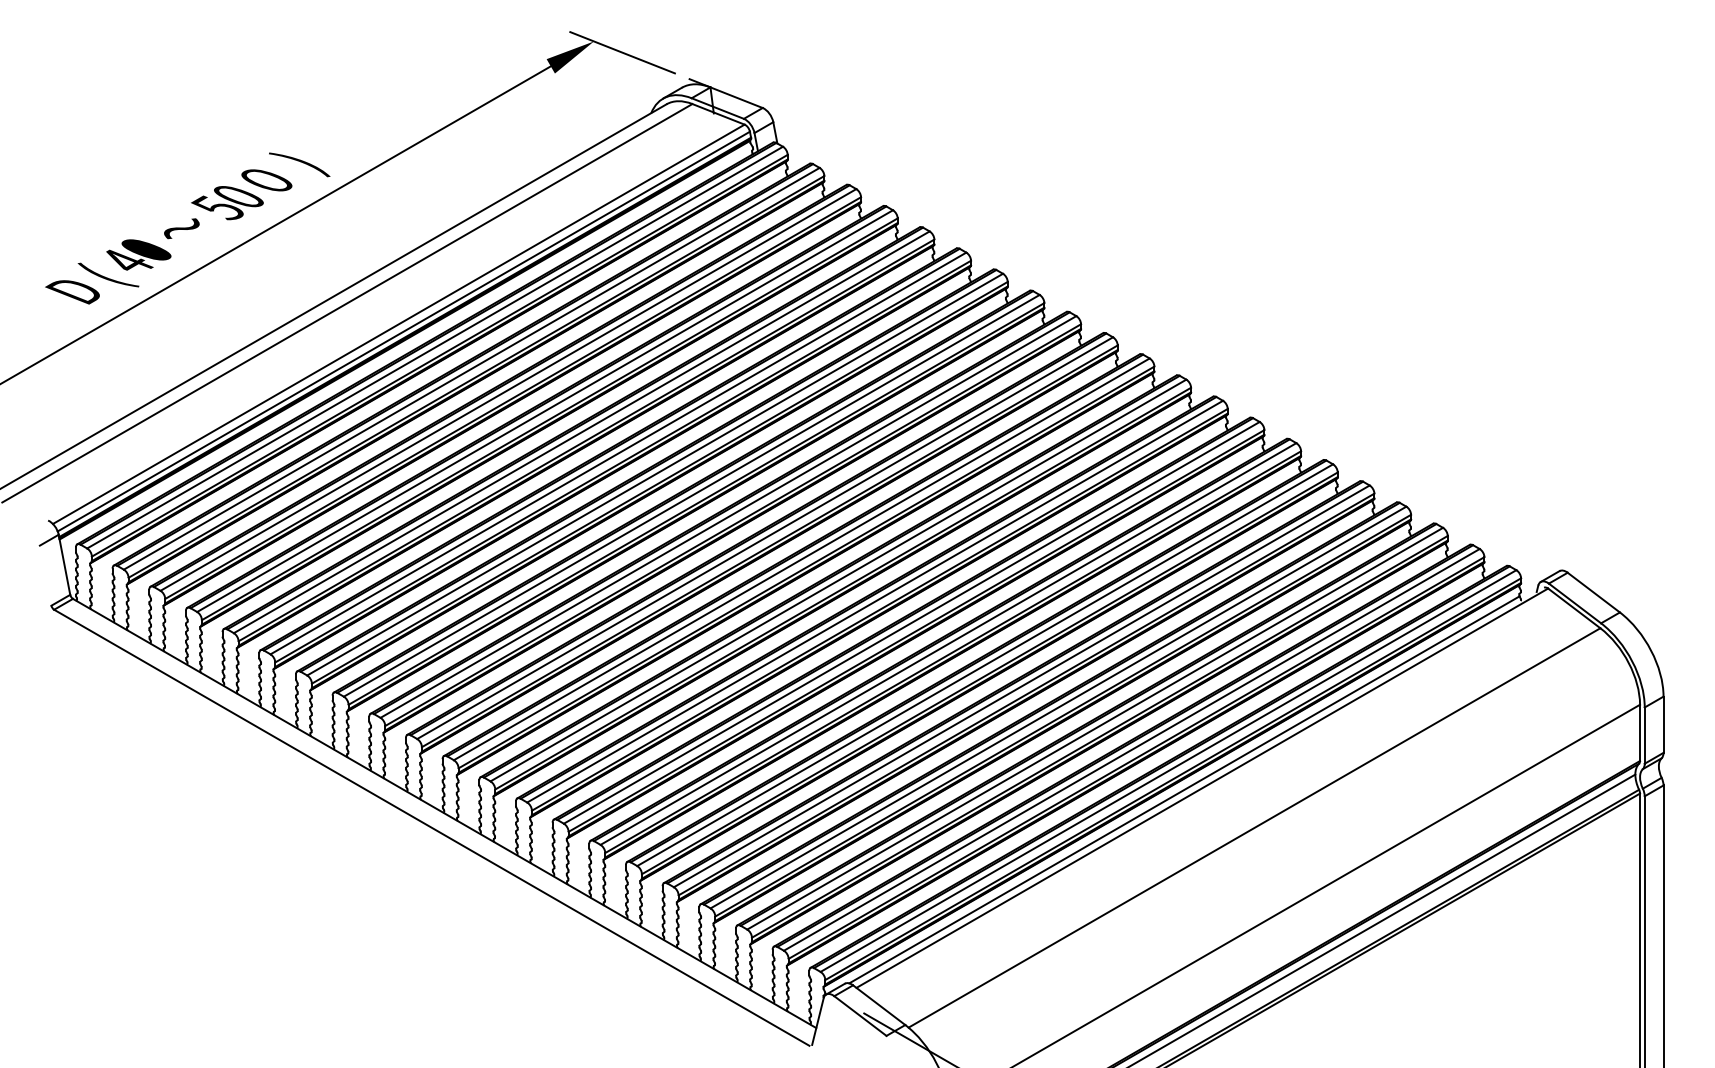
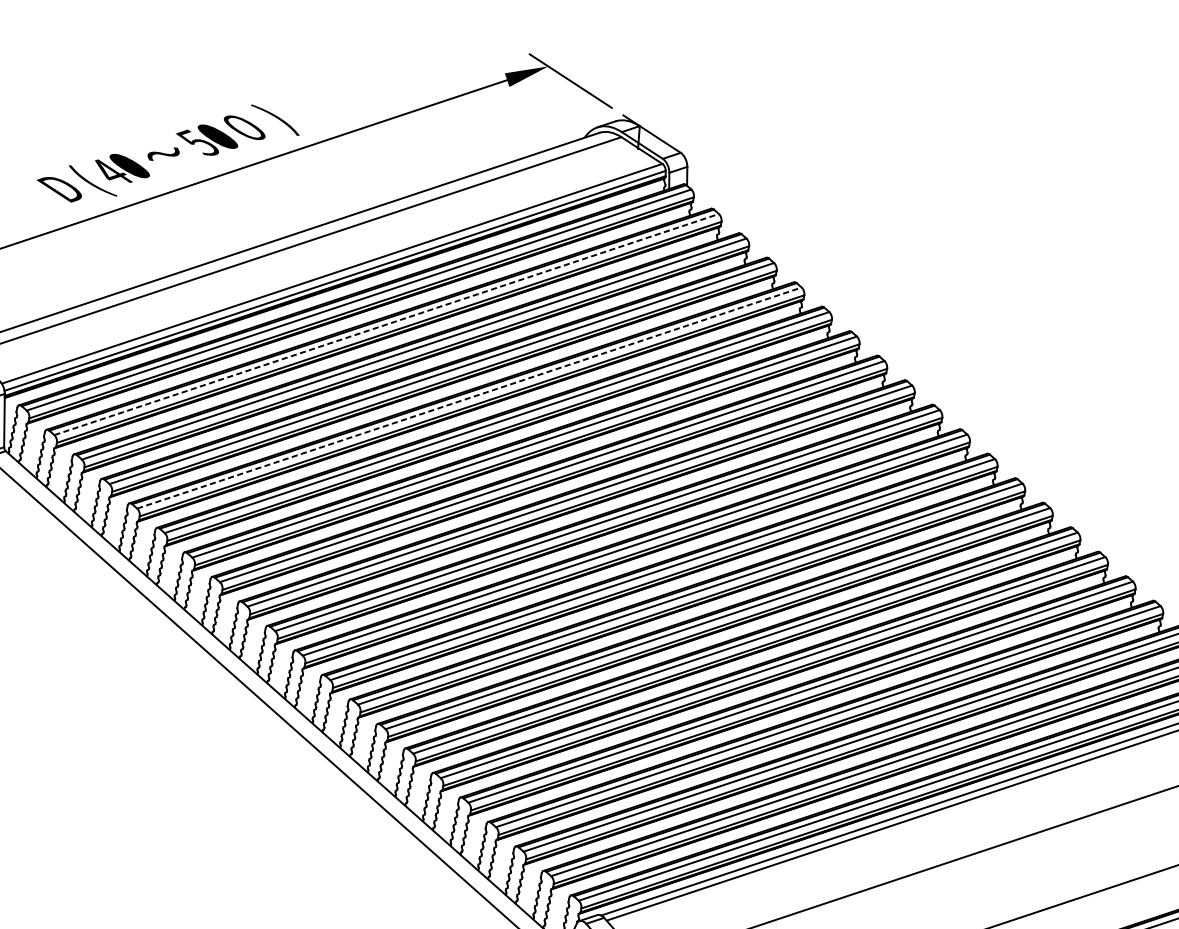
line: (471, 368) -> (386, 324), solid -> dashed
line: (581, 432) -> (469, 398), solid -> dashed

